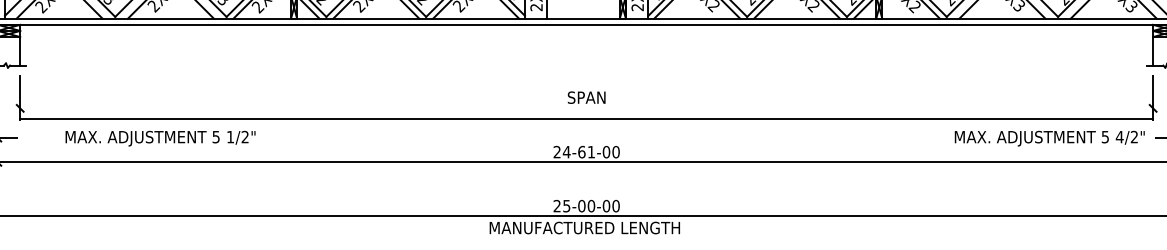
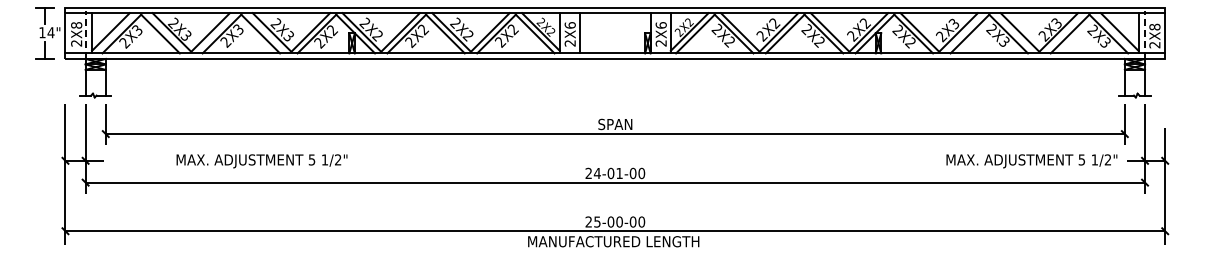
line: (585, 119) -> (614, 134), moved
text: (1119, 136) -> (1094, 159), 4/2" -> 1/2"
text: (159, 138) -> (261, 161), moved
text: (581, 151) -> (610, 172), 24-61-00 -> 24-01-00

